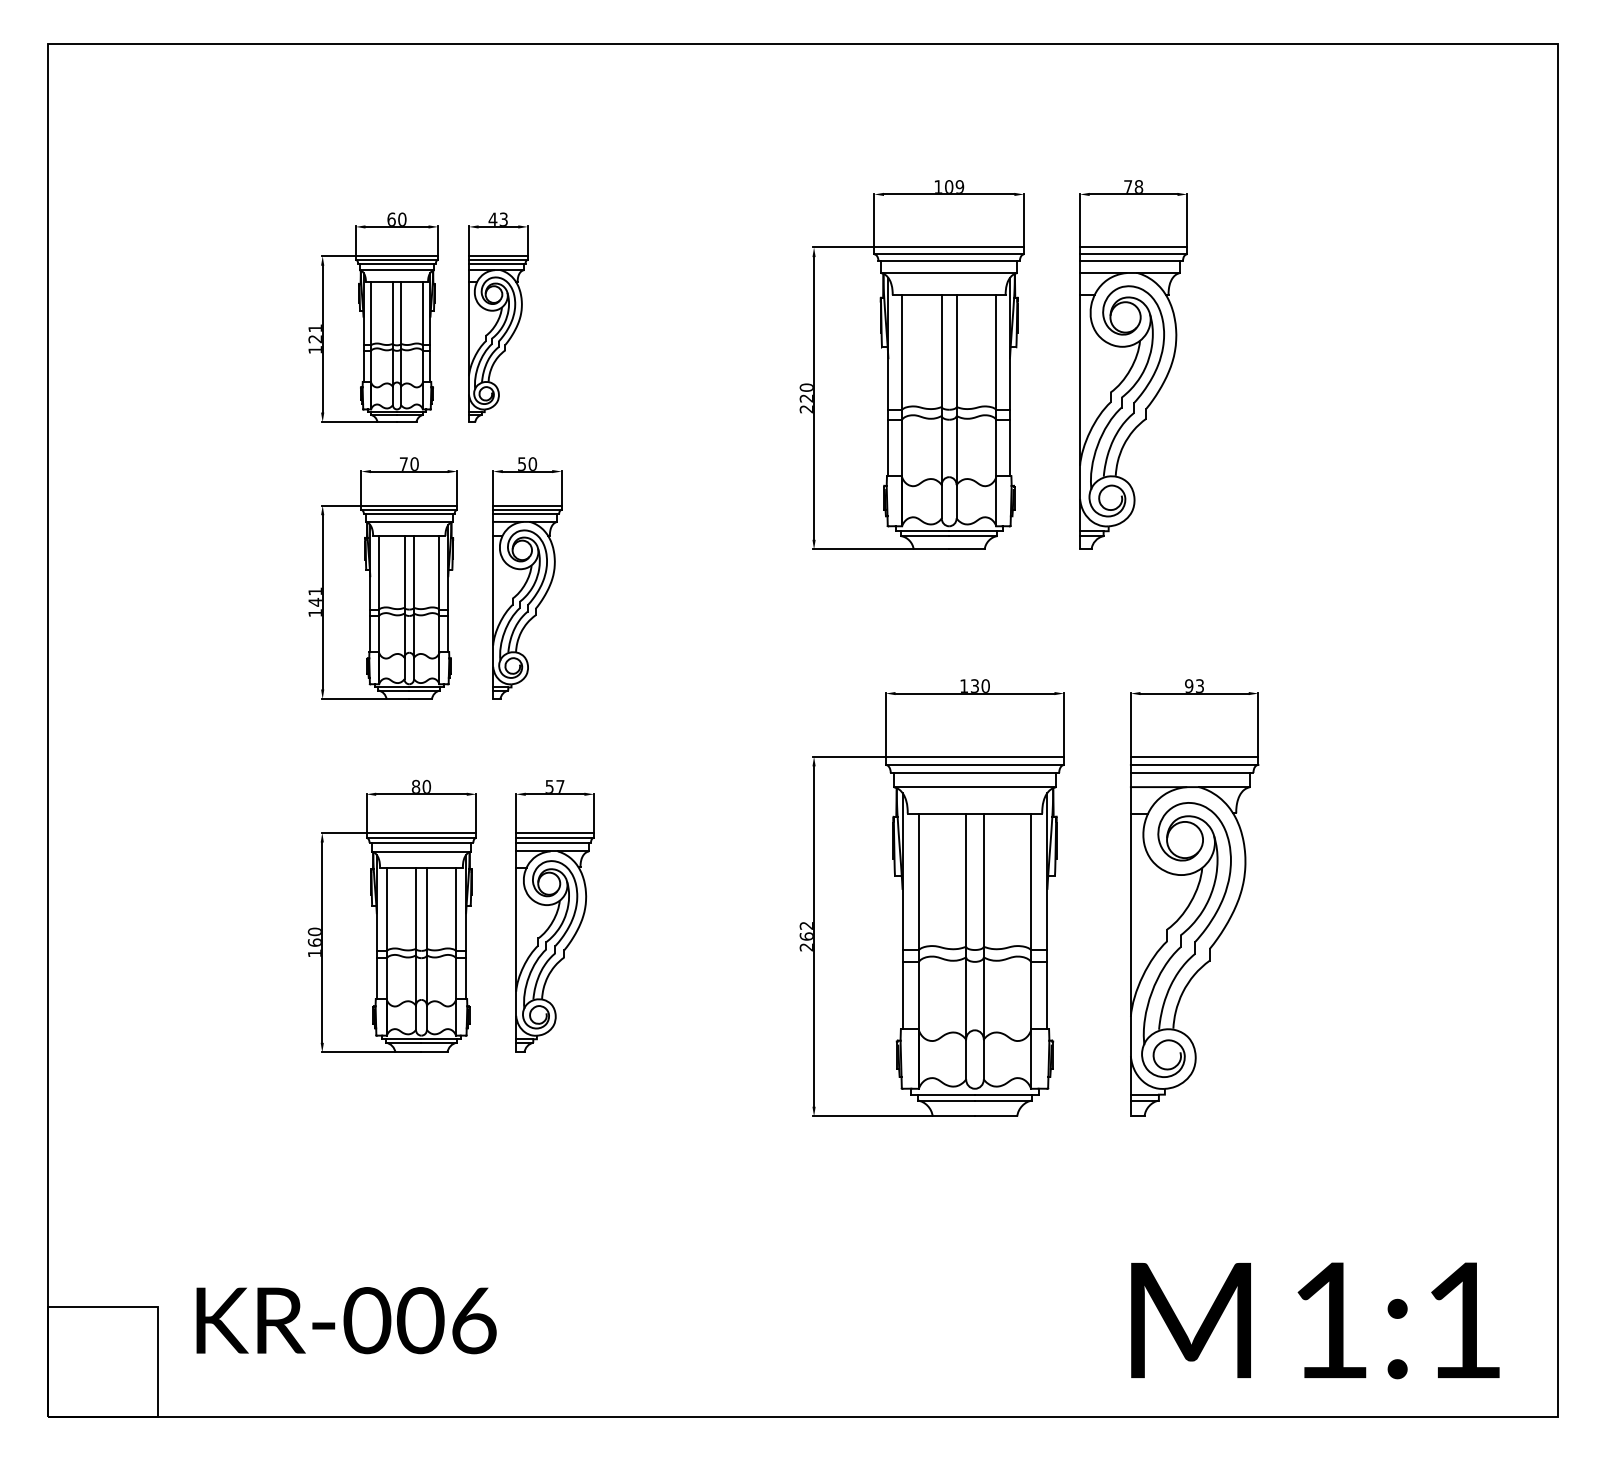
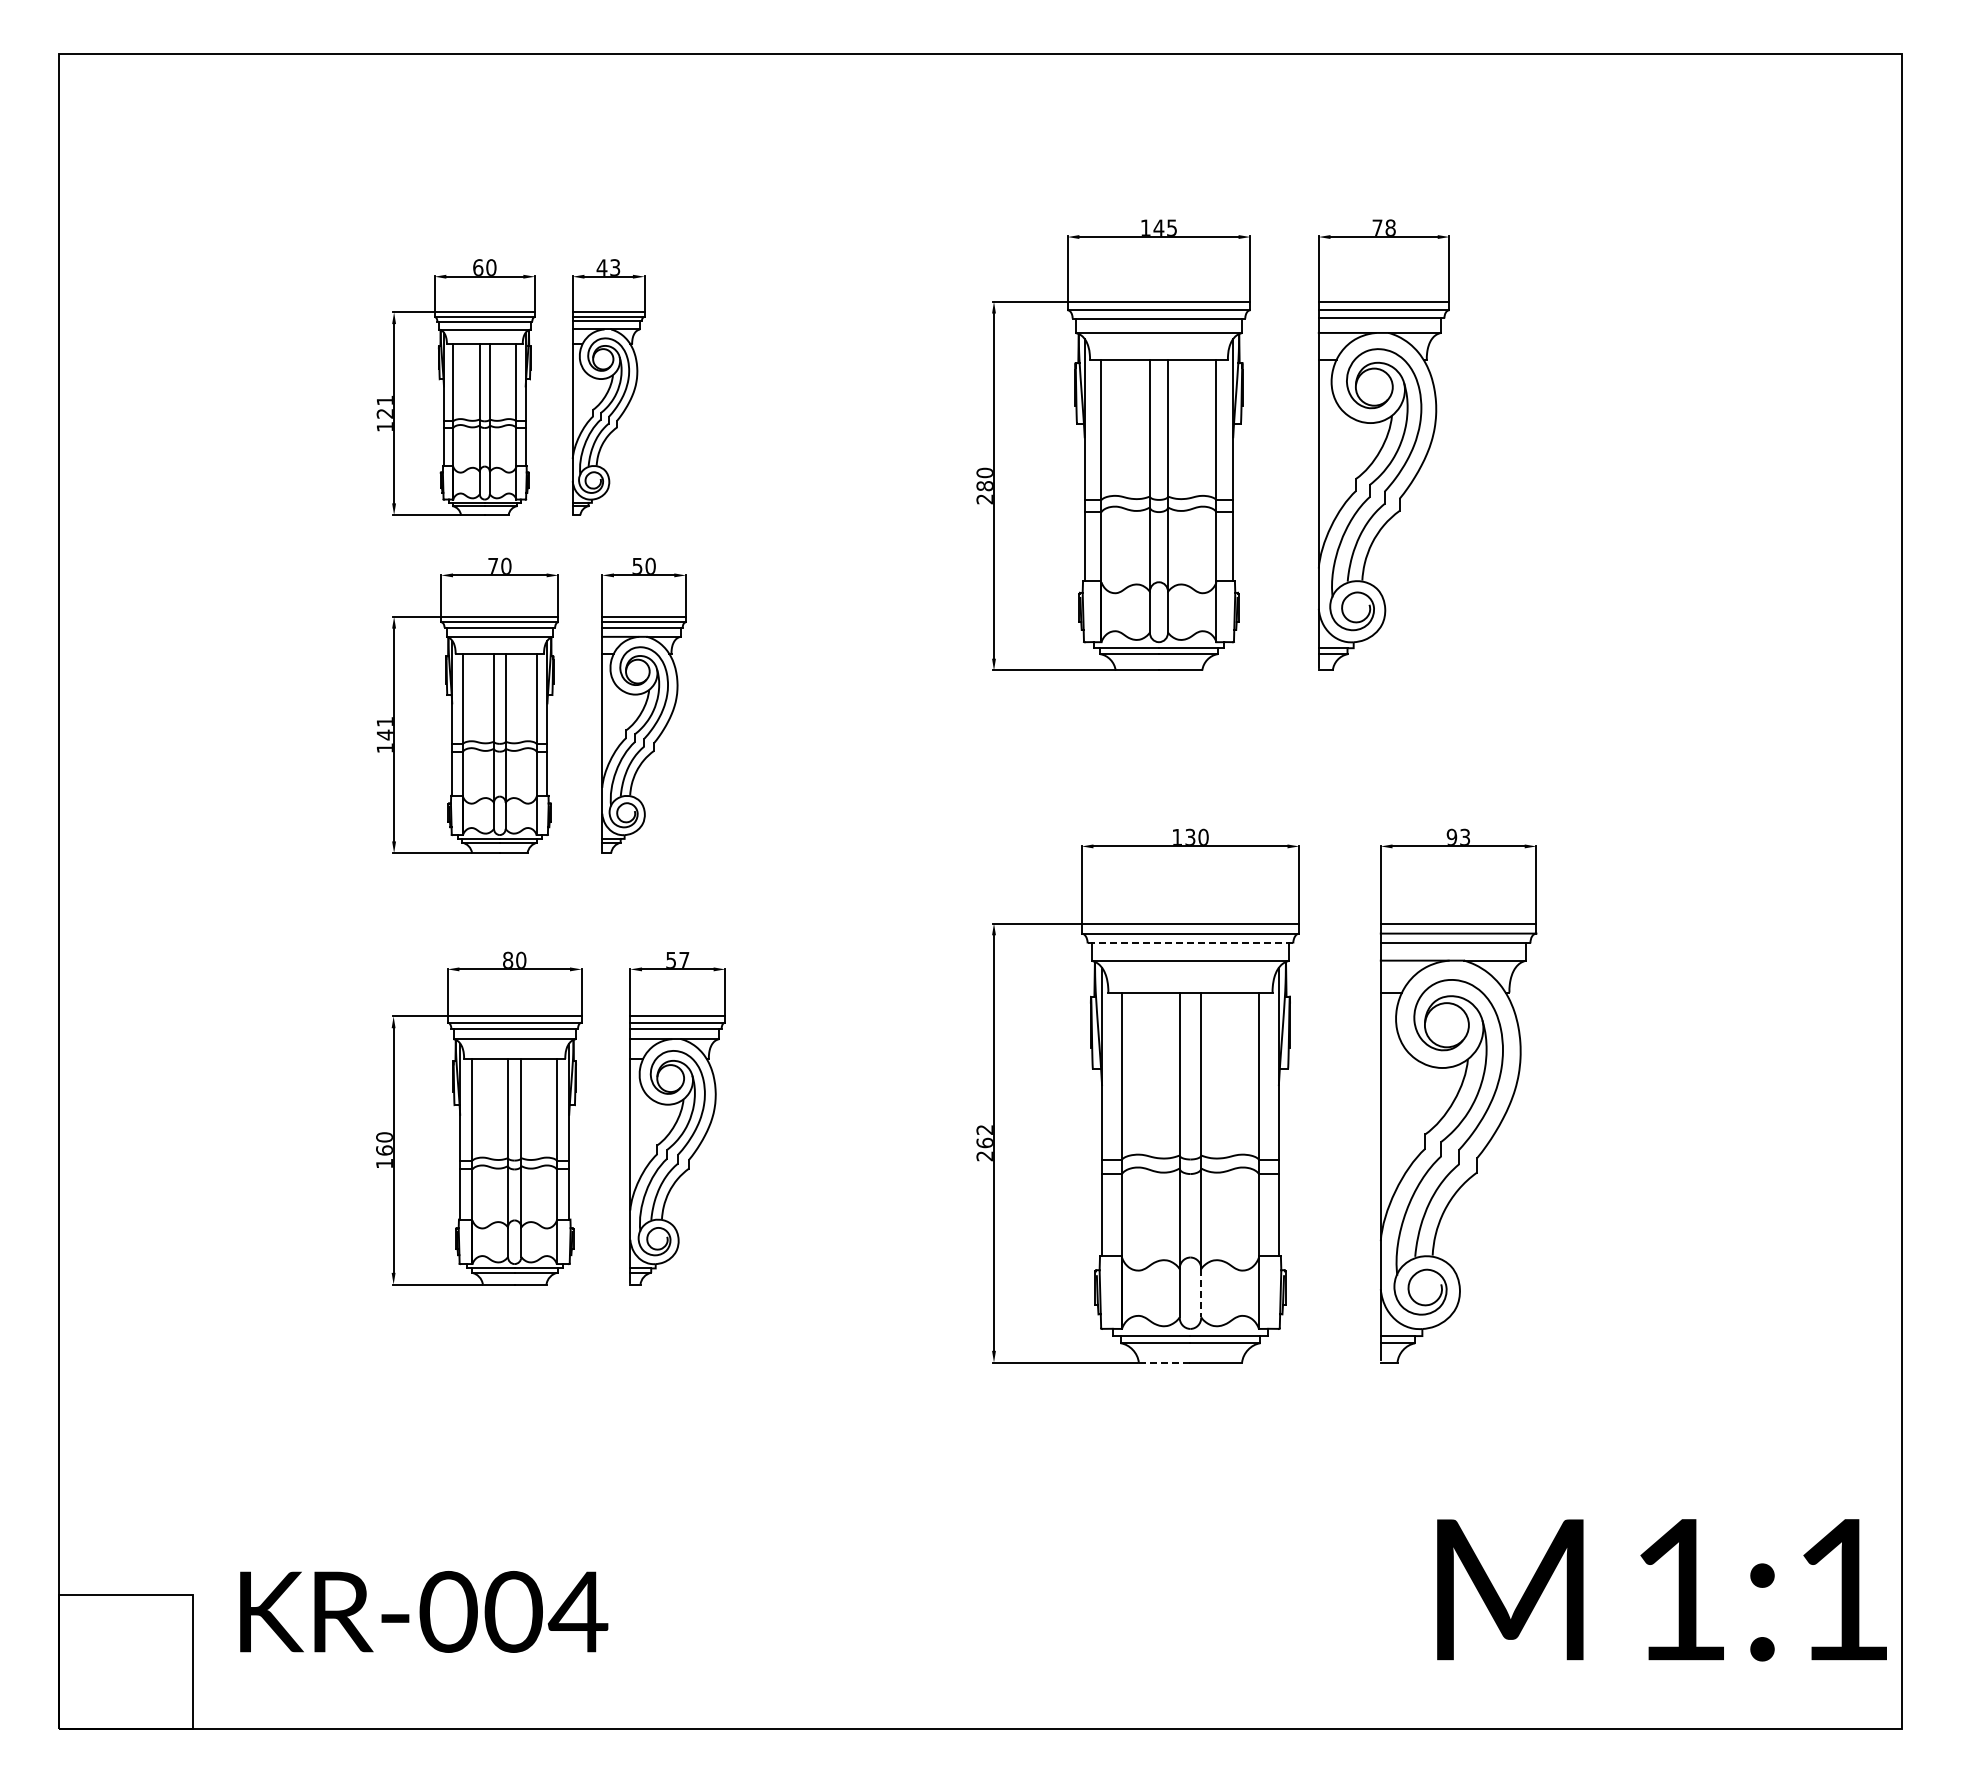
text: (954, 186) -> (1165, 227), 109 -> 145
text: (806, 398) -> (984, 486), 220 -> 280
line: (975, 773) -> (1190, 943), solid -> dashed
line: (984, 1059) -> (1201, 1293), solid -> dashed
line: (953, 1116) -> (1164, 1362), solid -> dashed
text: (472, 1320) -> (577, 1611), KR-006 -> KR-004
text: (1314, 1321) -> (1661, 1590), moved

